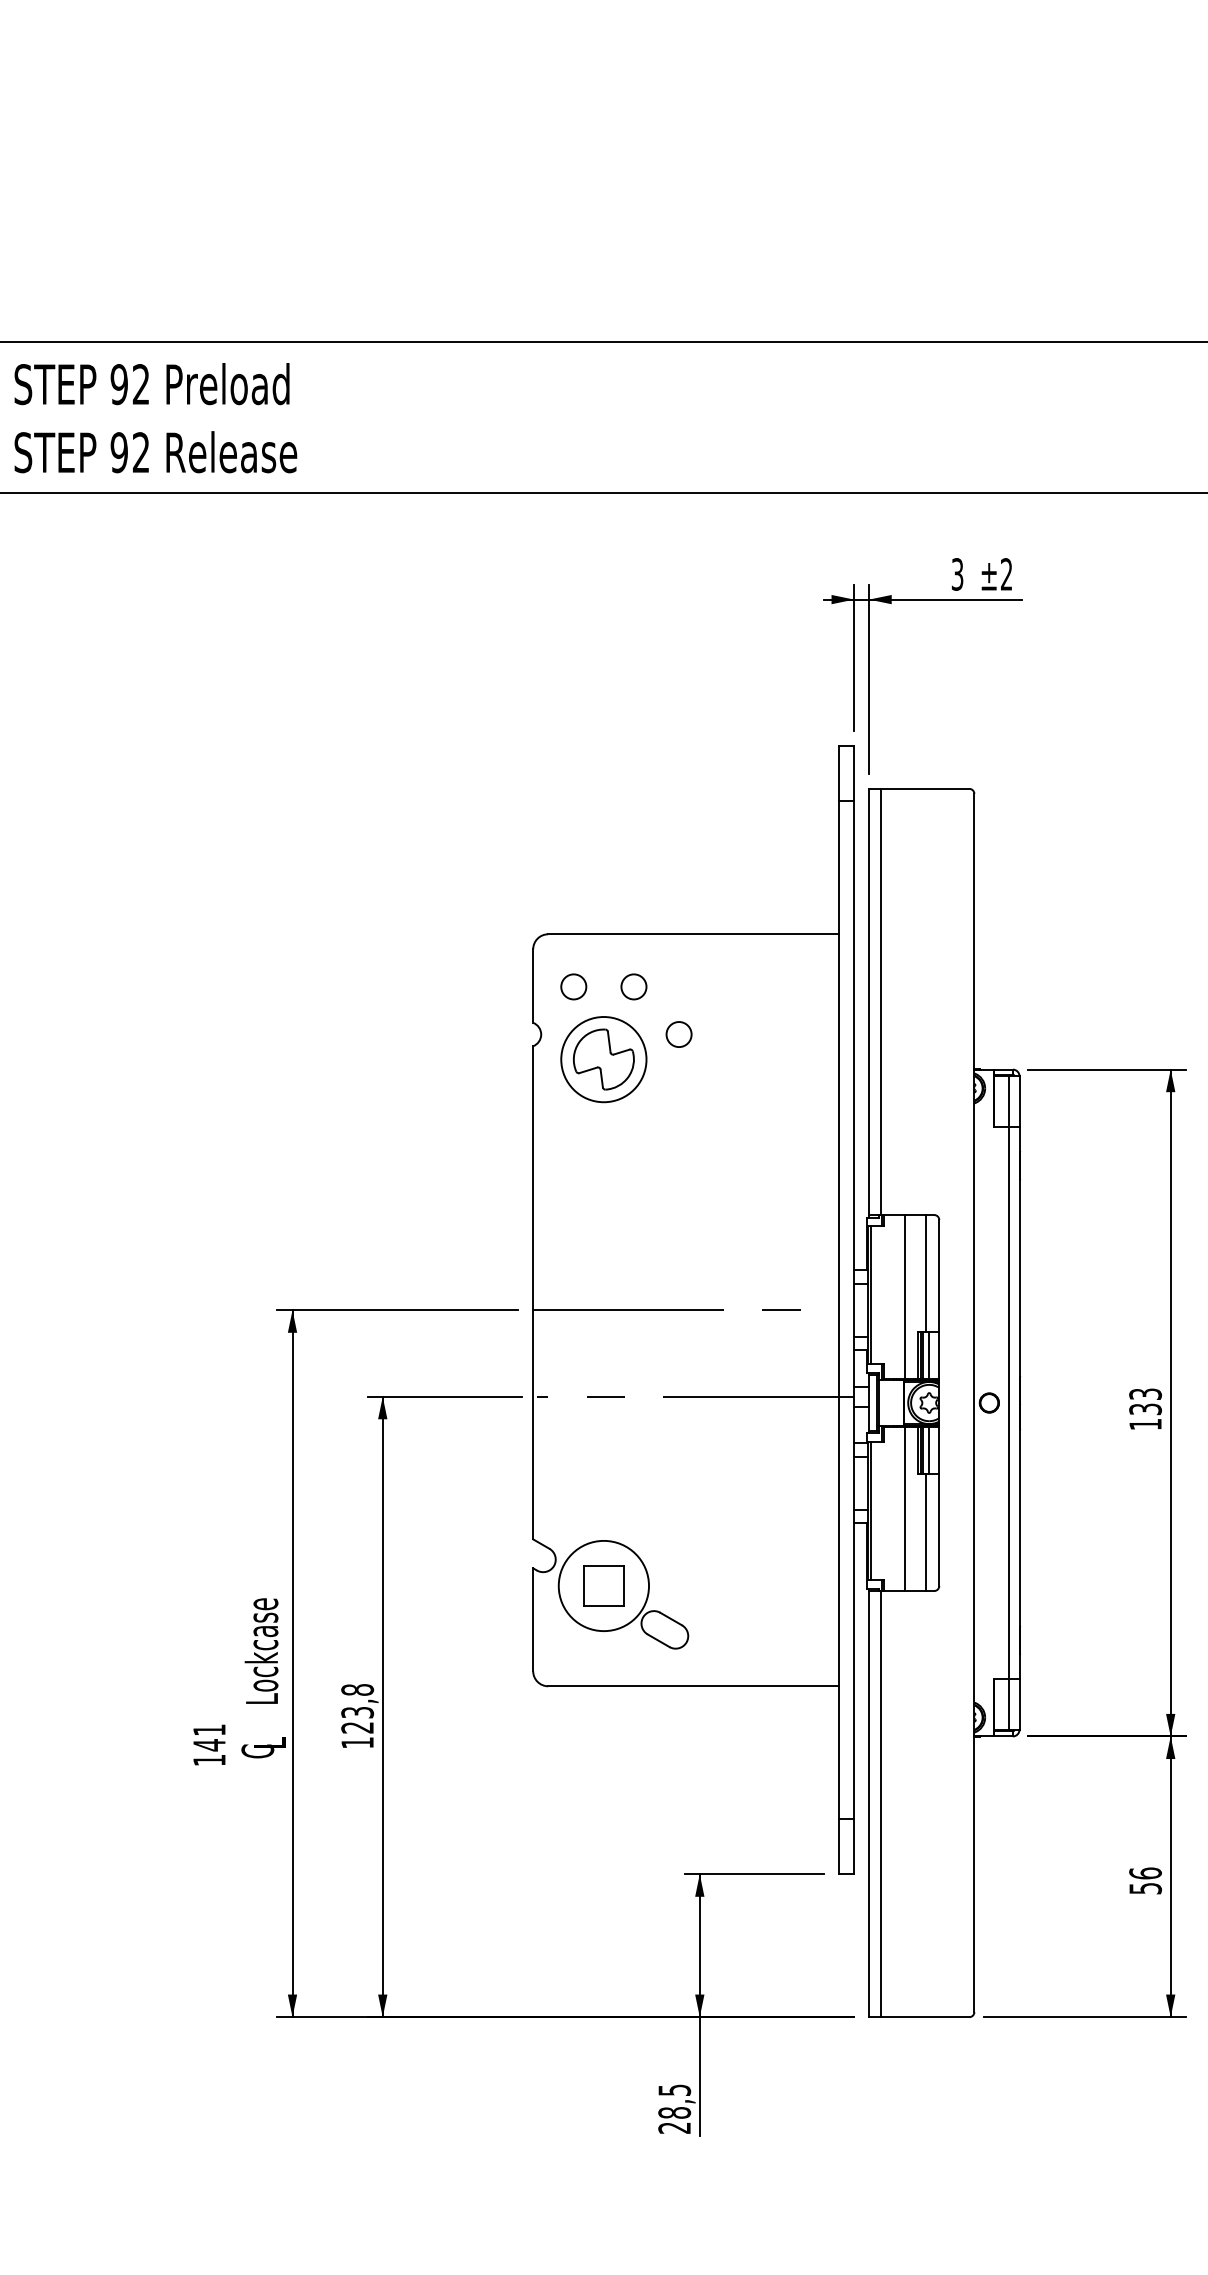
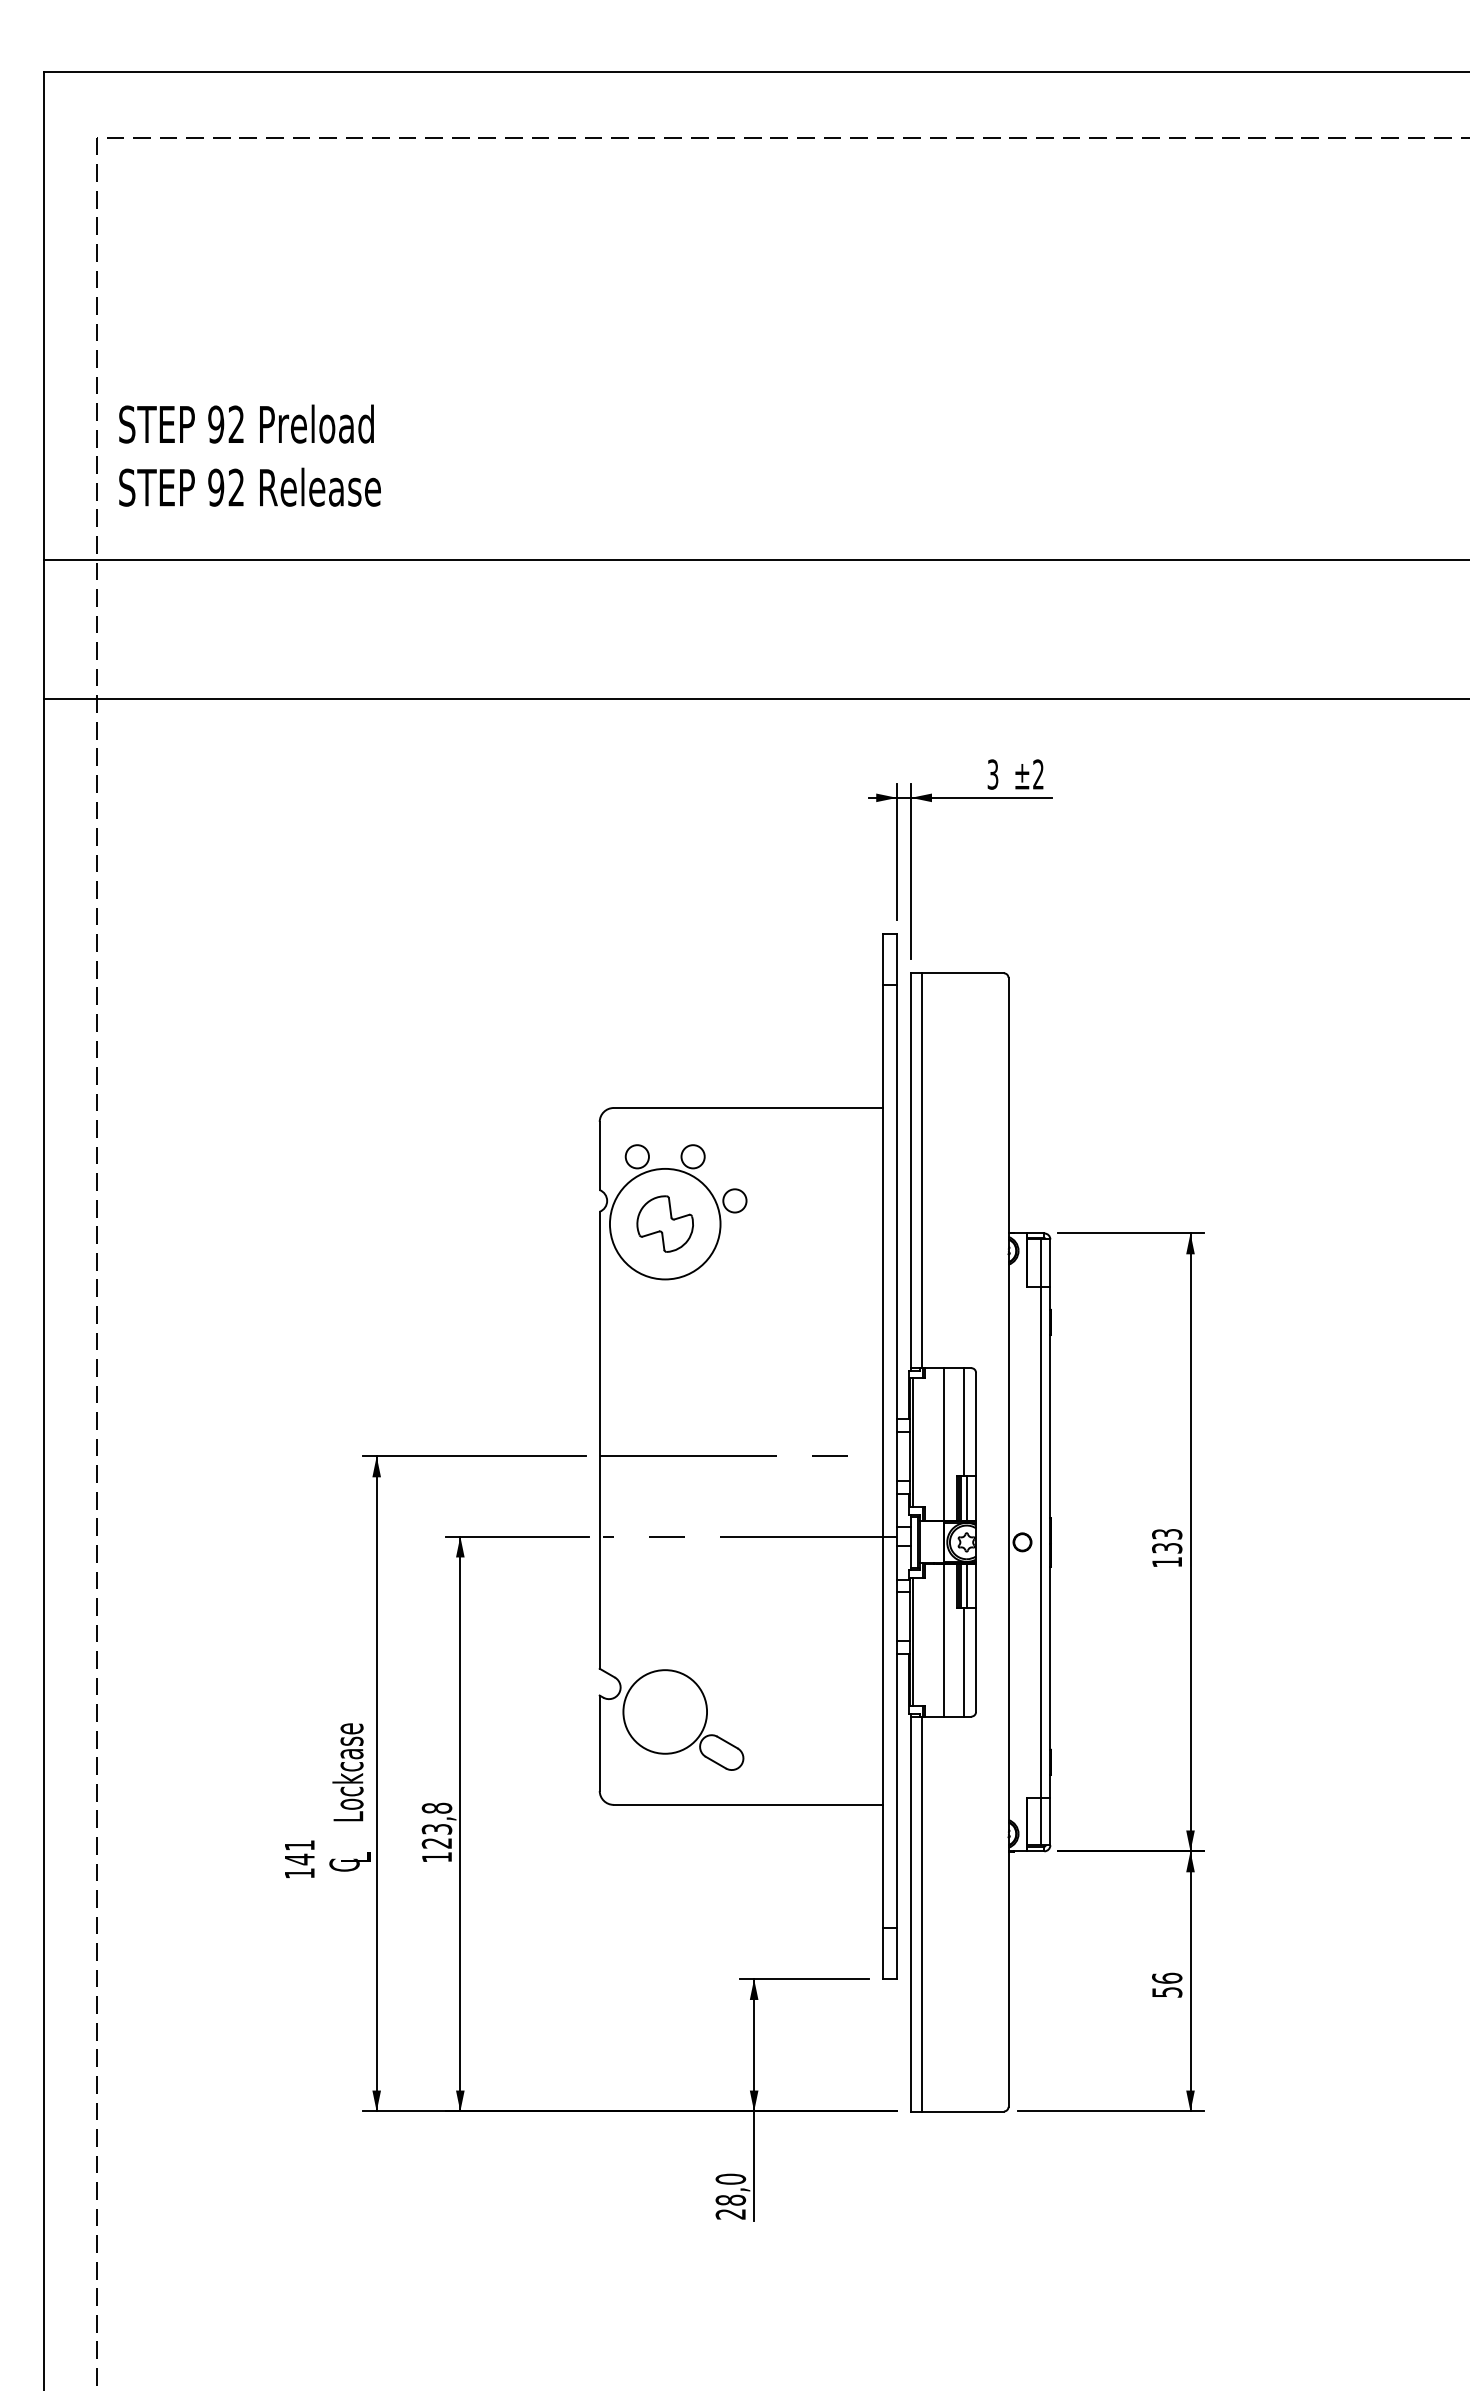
text: (155, 417) -> (249, 455), moved
circle: (603, 1058) -> (664, 1223), size x1.4
part: (604, 1585) -> (665, 1711), removed
text: (674, 2089) -> (730, 2178), 28,5 -> 28,0

